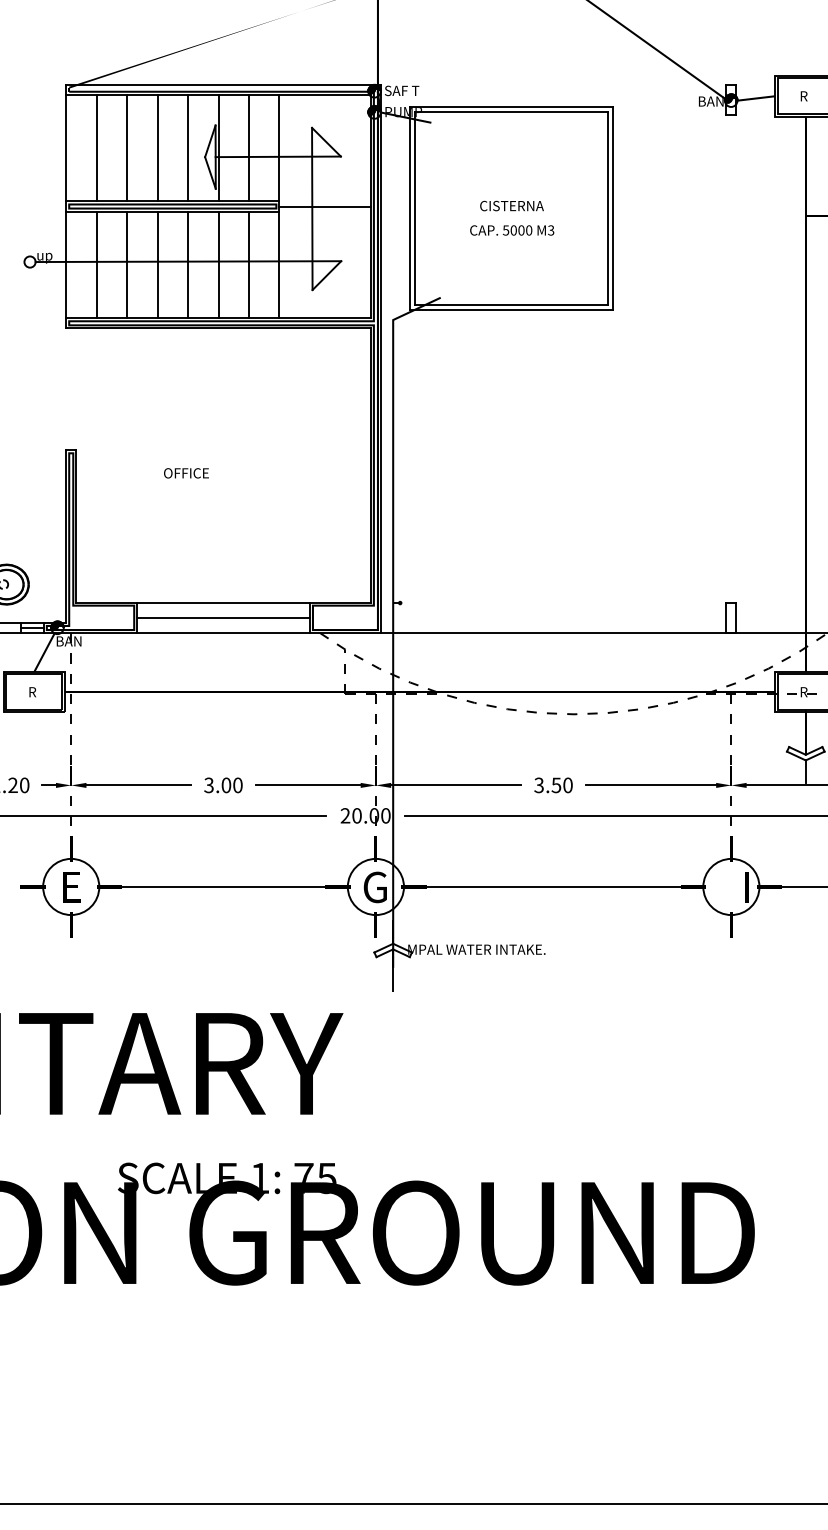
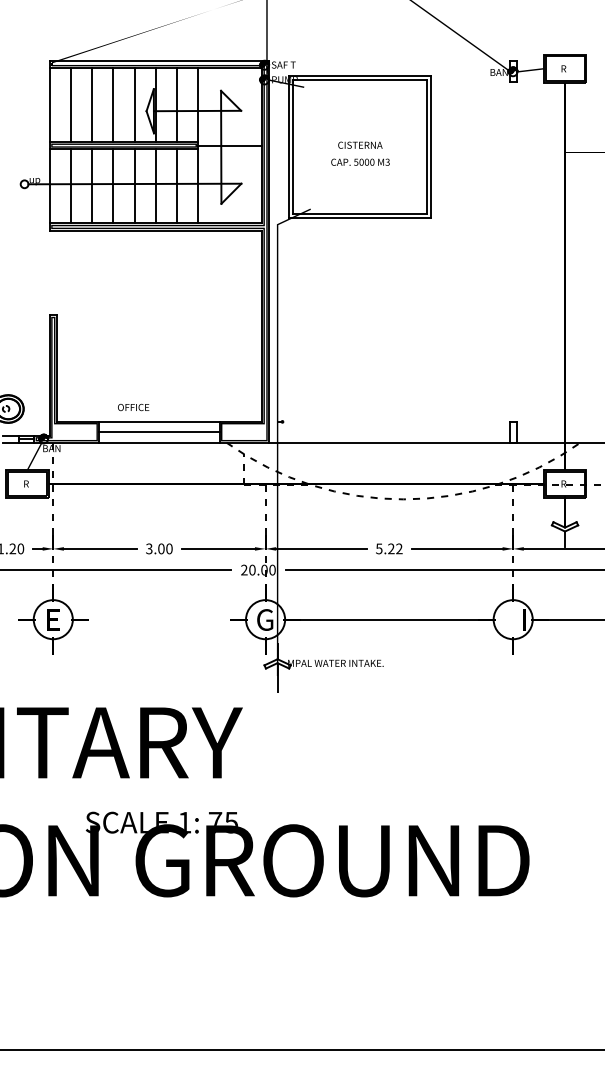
text: (186, 473) -> (133, 407), moved
text: (553, 784) -> (389, 548), 3.50 -> 5.22
line: (223, 886) -> (159, 619), removed

